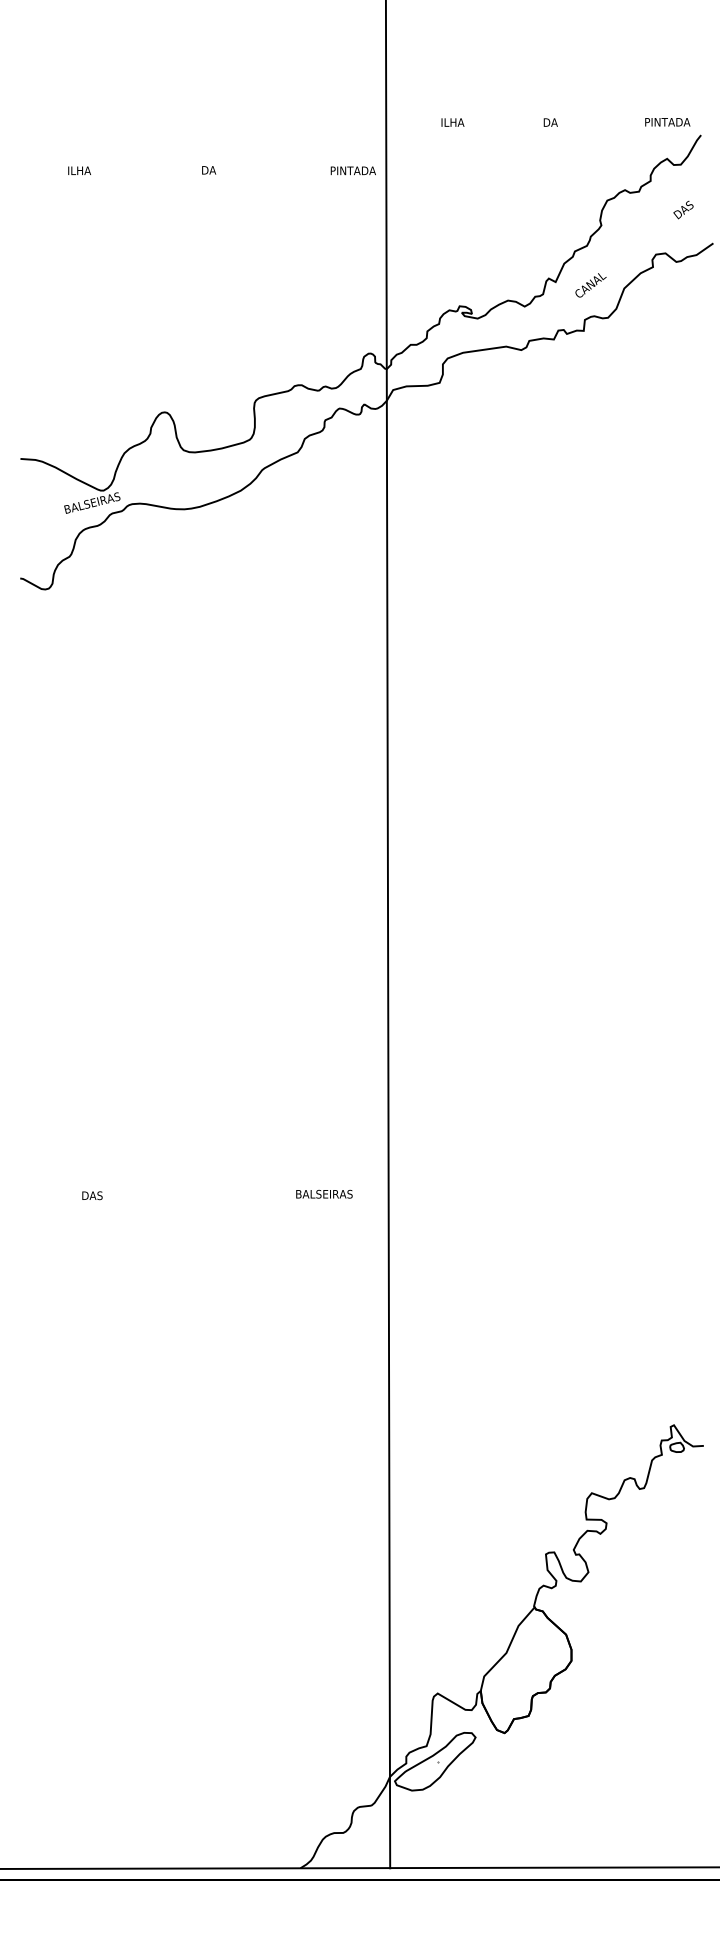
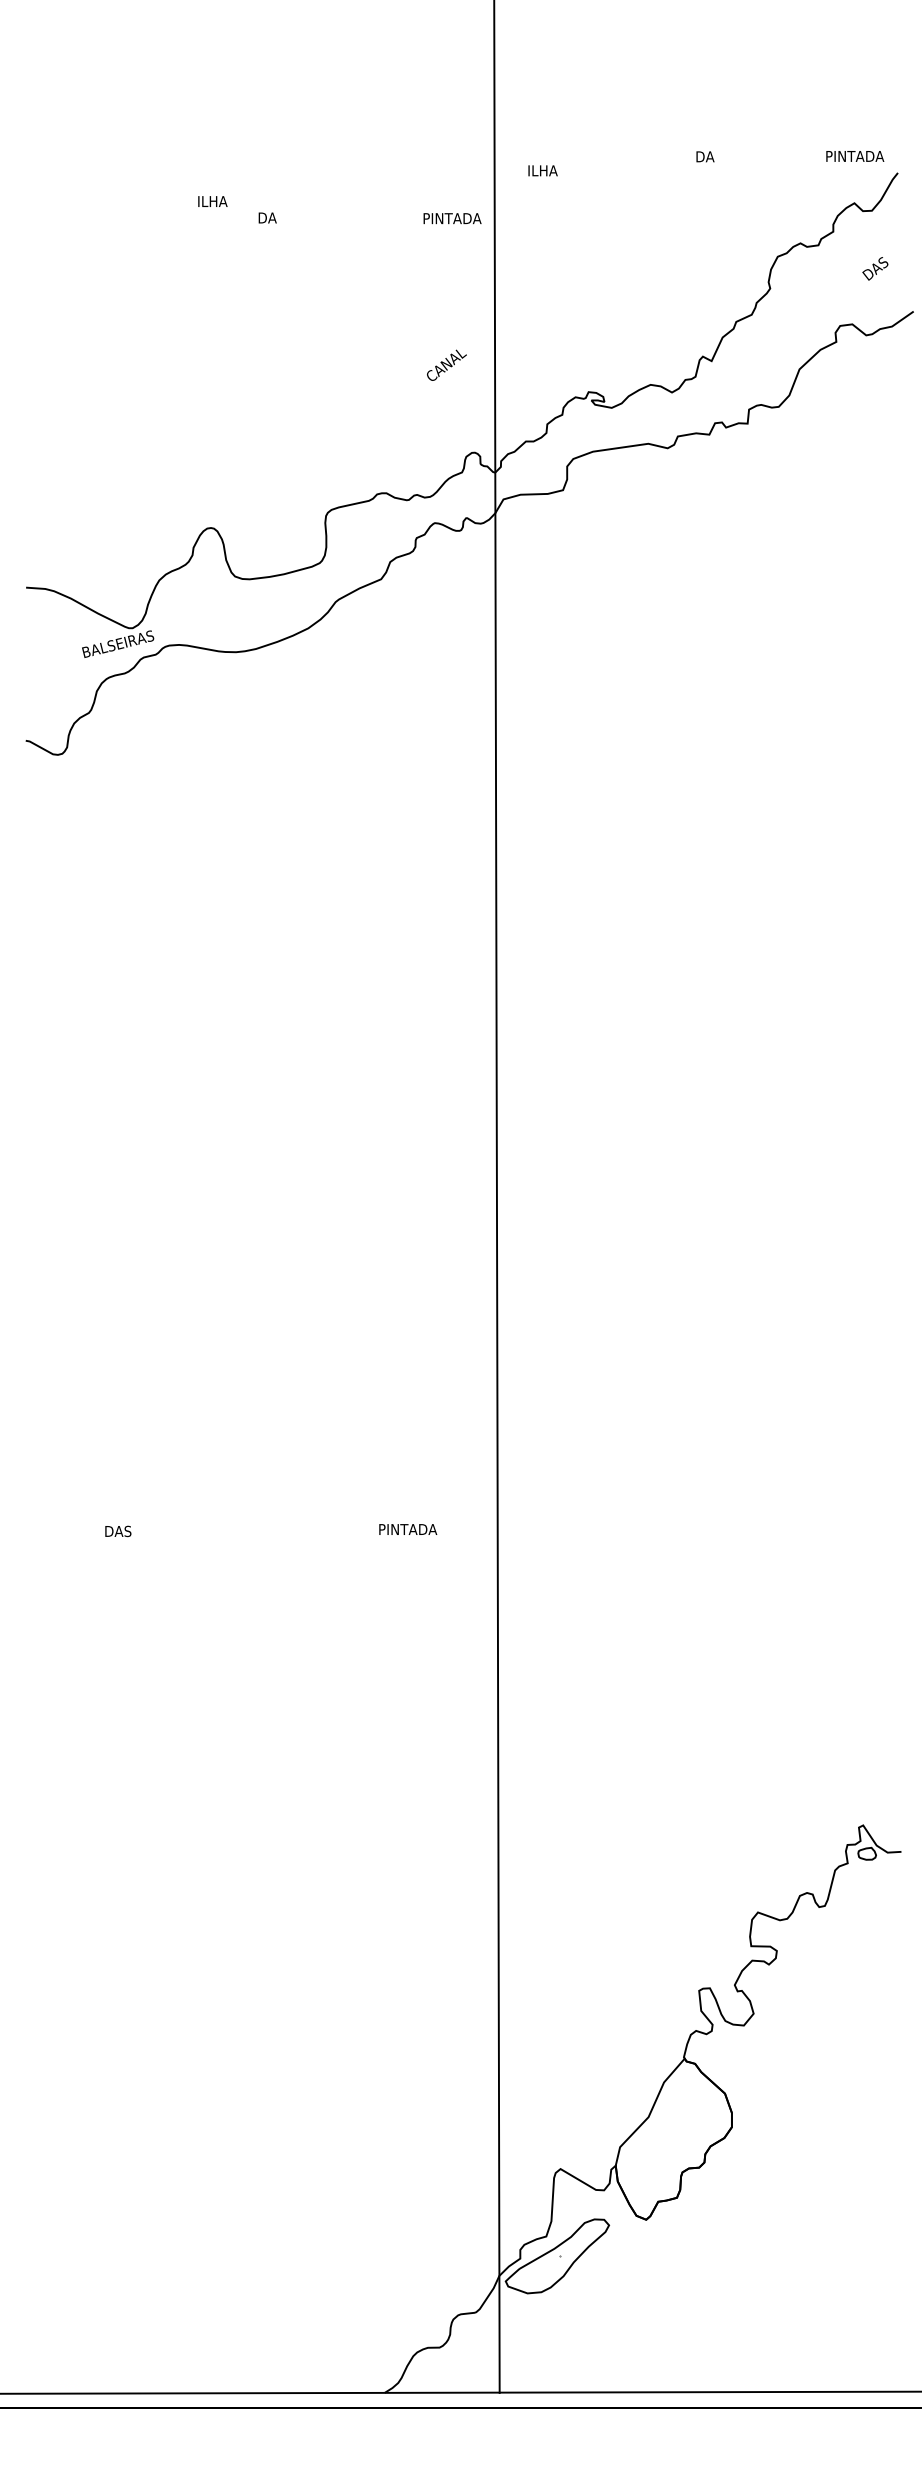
text: (452, 122) -> (542, 170), moved
text: (79, 170) -> (212, 201), moved
text: (590, 284) -> (446, 364), moved
text: (324, 1194) -> (415, 1529), BALSEIRAS -> PINTADA

